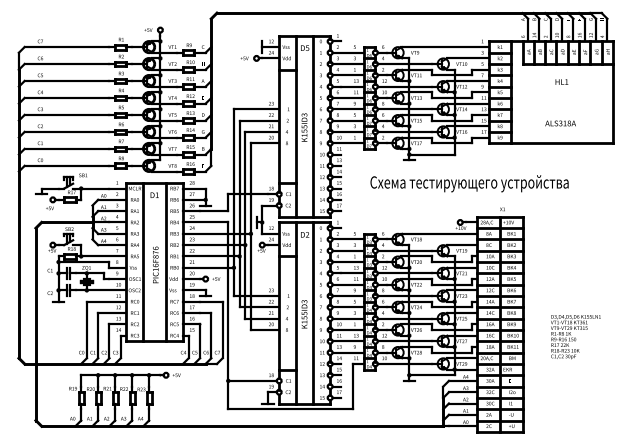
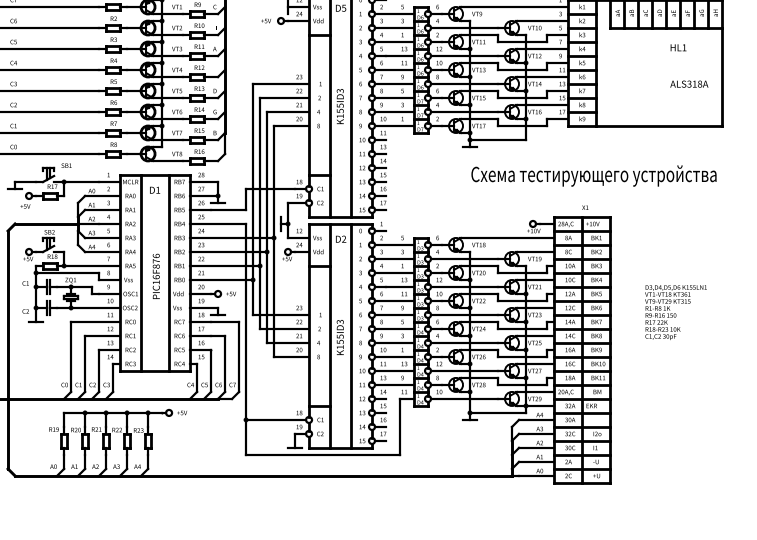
text: (561, 81) -> (678, 47), moved
text: (560, 123) -> (689, 84), moved
text: (469, 183) -> (593, 175), moved
text: (575, 337) -> (675, 313), moved

